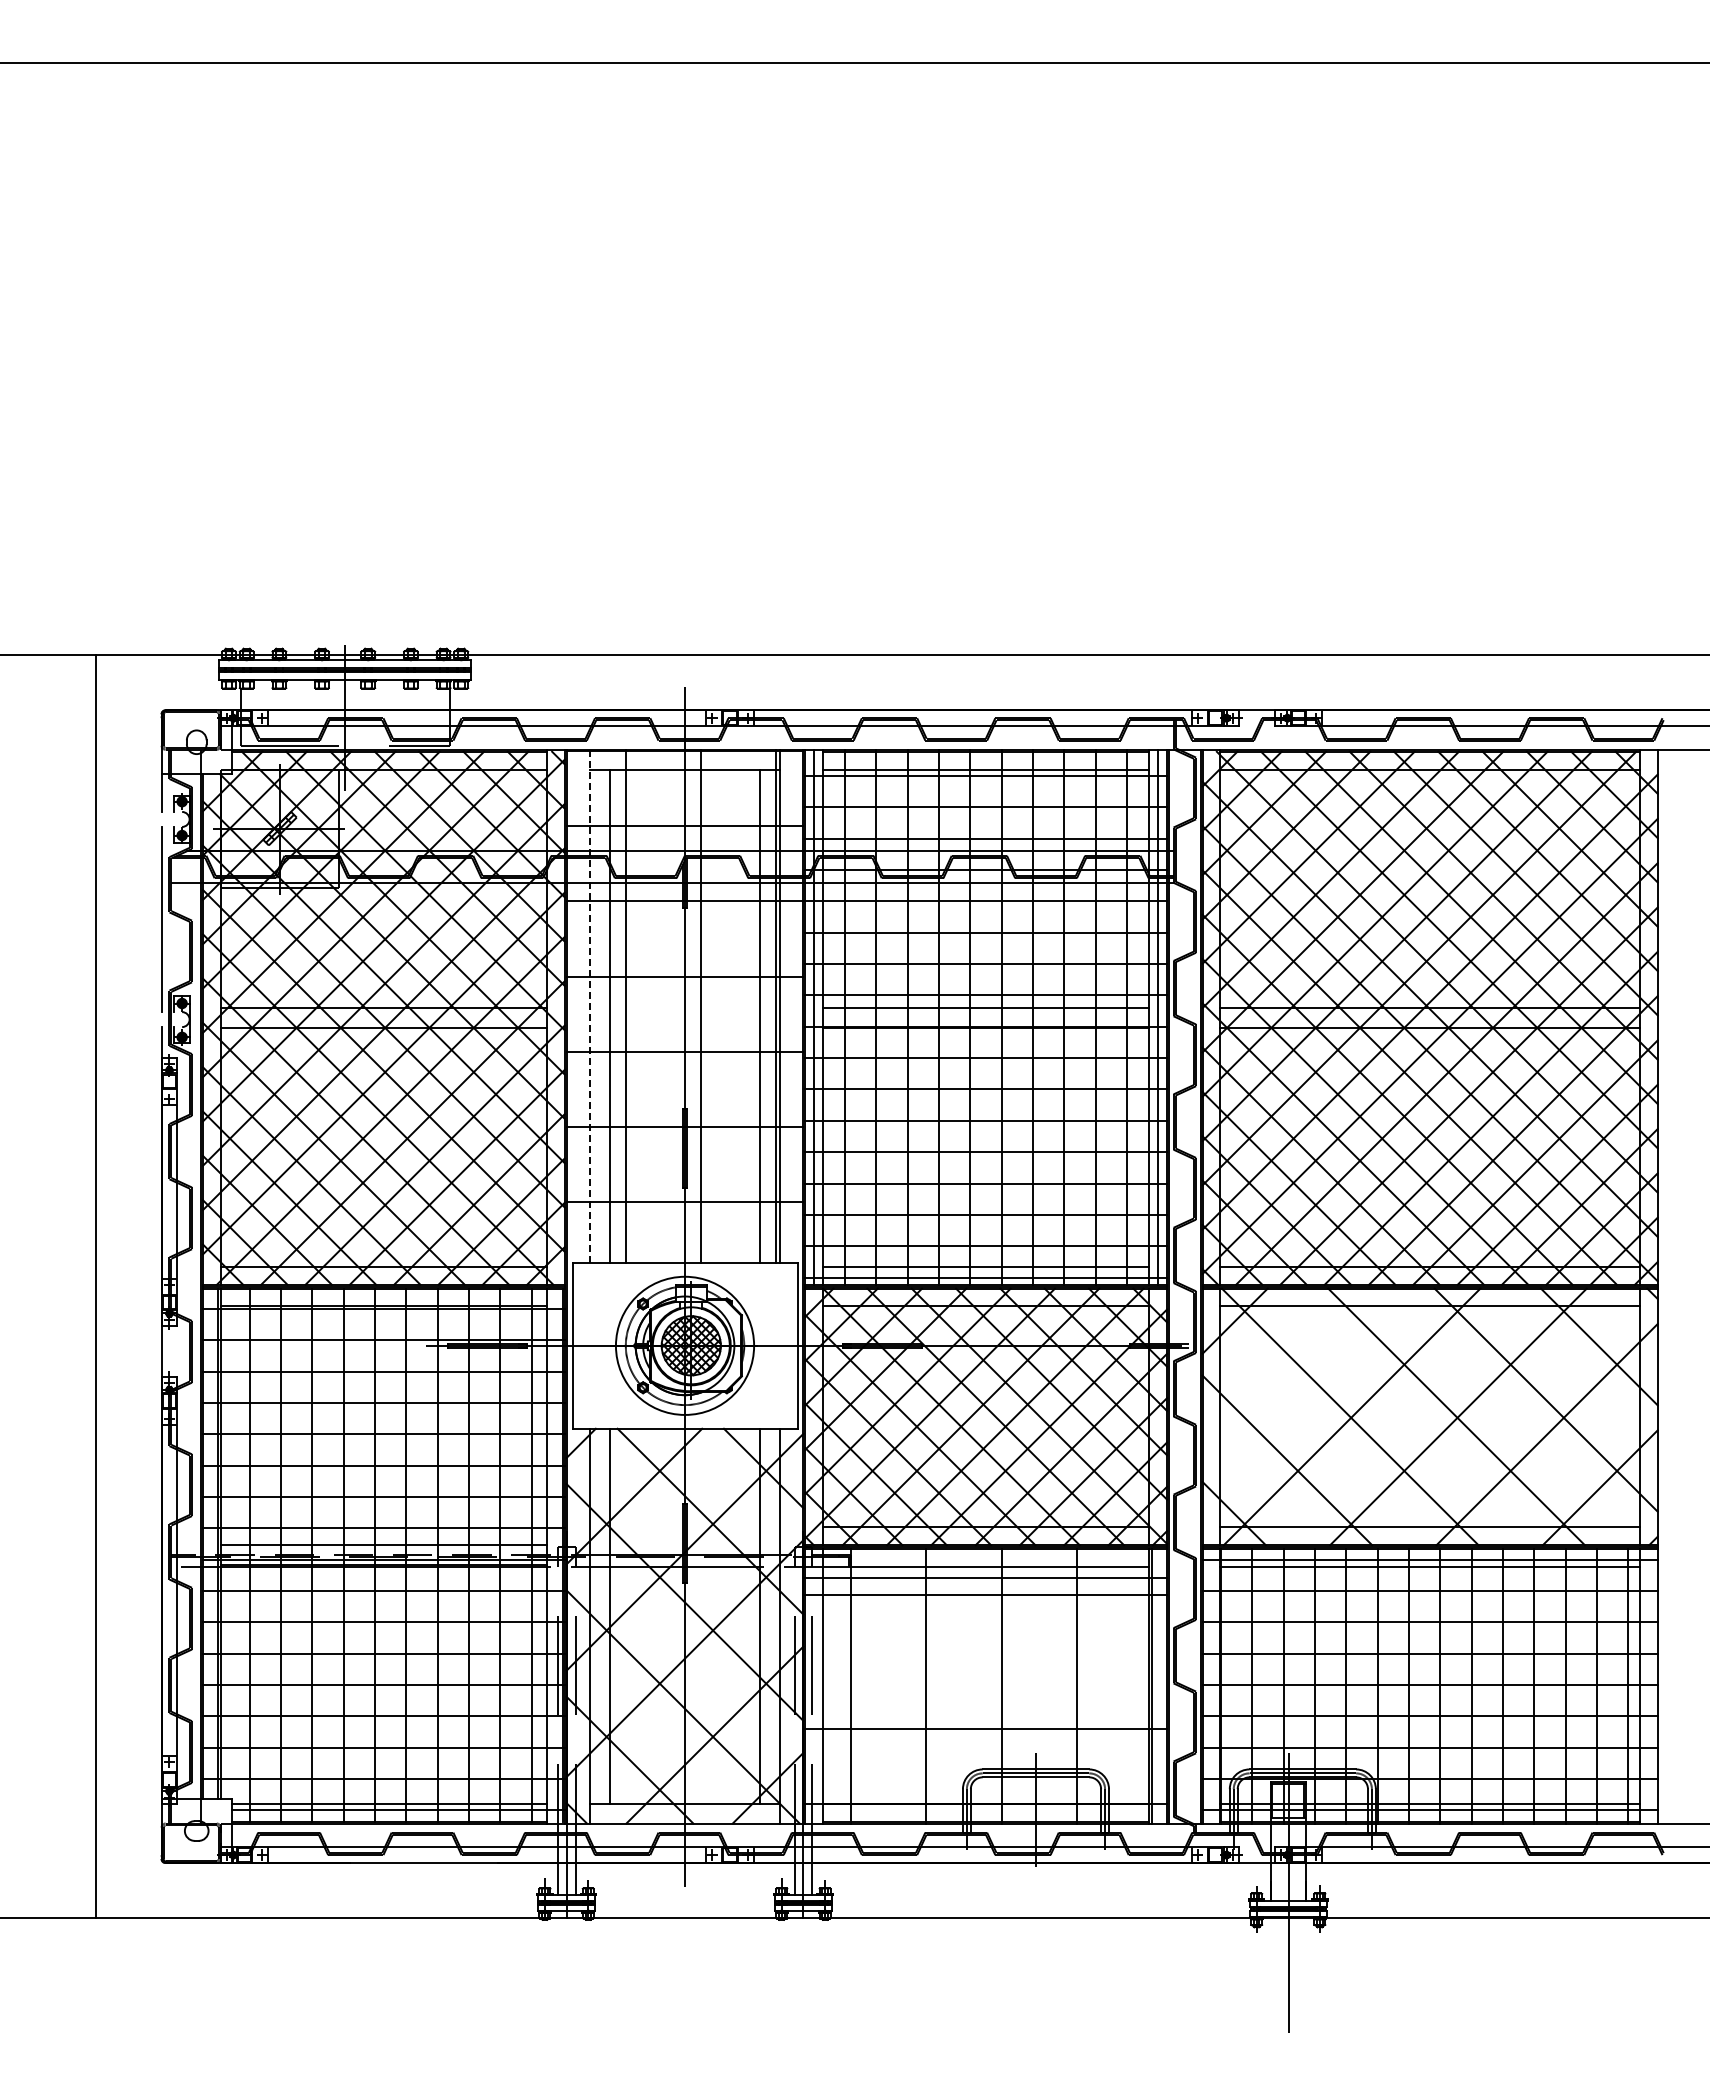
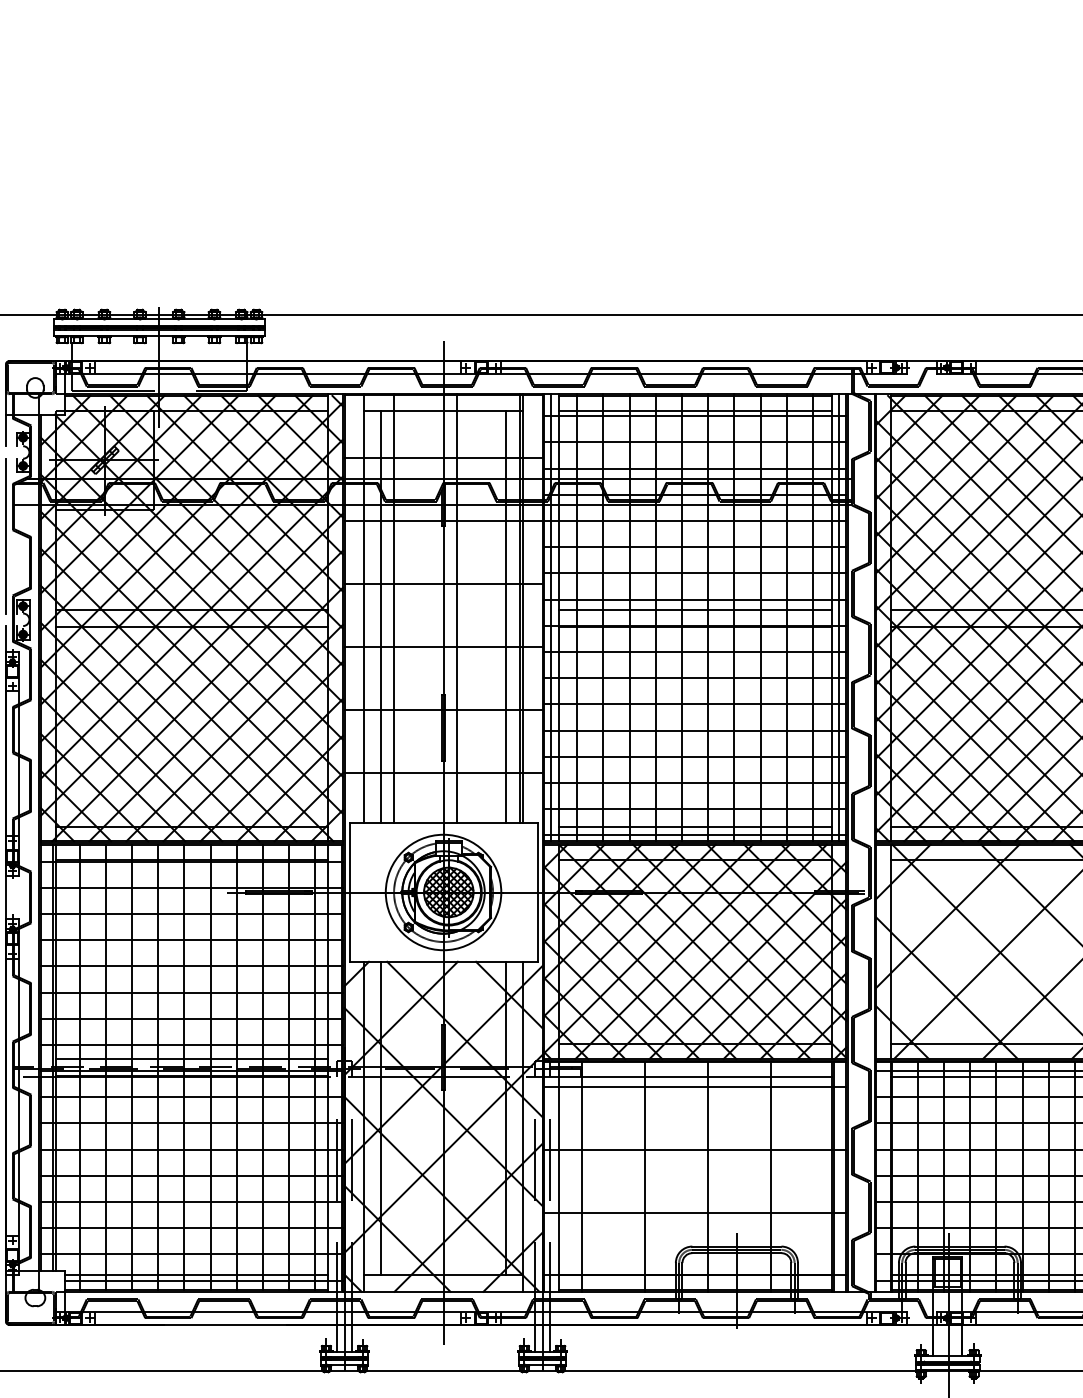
line: (590, 1006) -> (364, 608), dashed -> solid
line: (1288, 1374) -> (947, 916), added
line: (986, 1594) -> (695, 1149), moved

